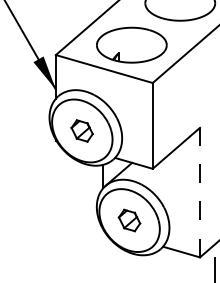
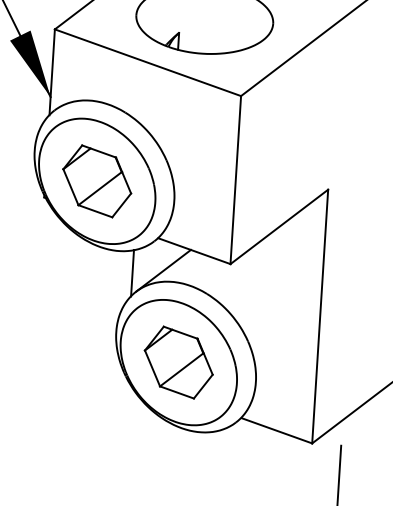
part: (81, 130) -> (95, 180), size x1.67
line: (200, 192) -> (321, 316), dashed -> solid
part: (129, 220) -> (178, 362), size x1.67

